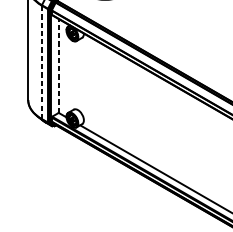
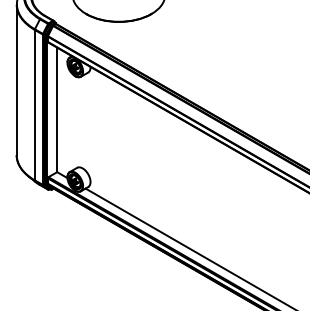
line: (41, 61) -> (34, 104), dashed -> solid
line: (58, 65) -> (57, 109), dashed -> solid

